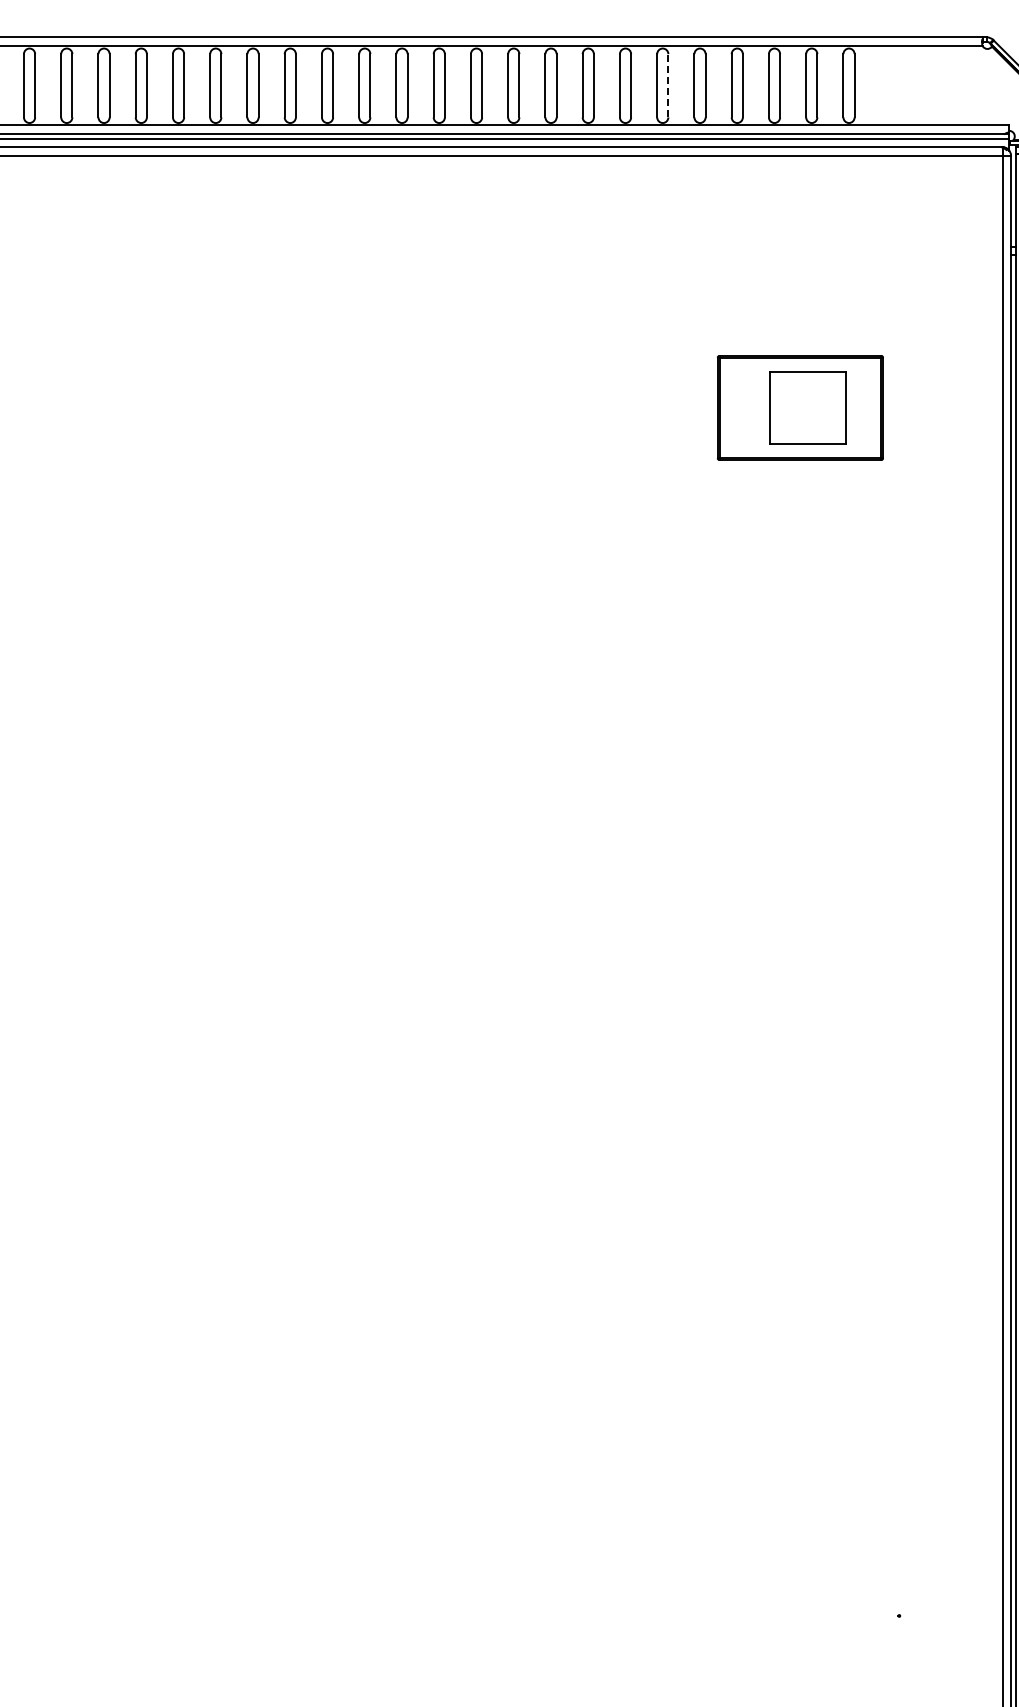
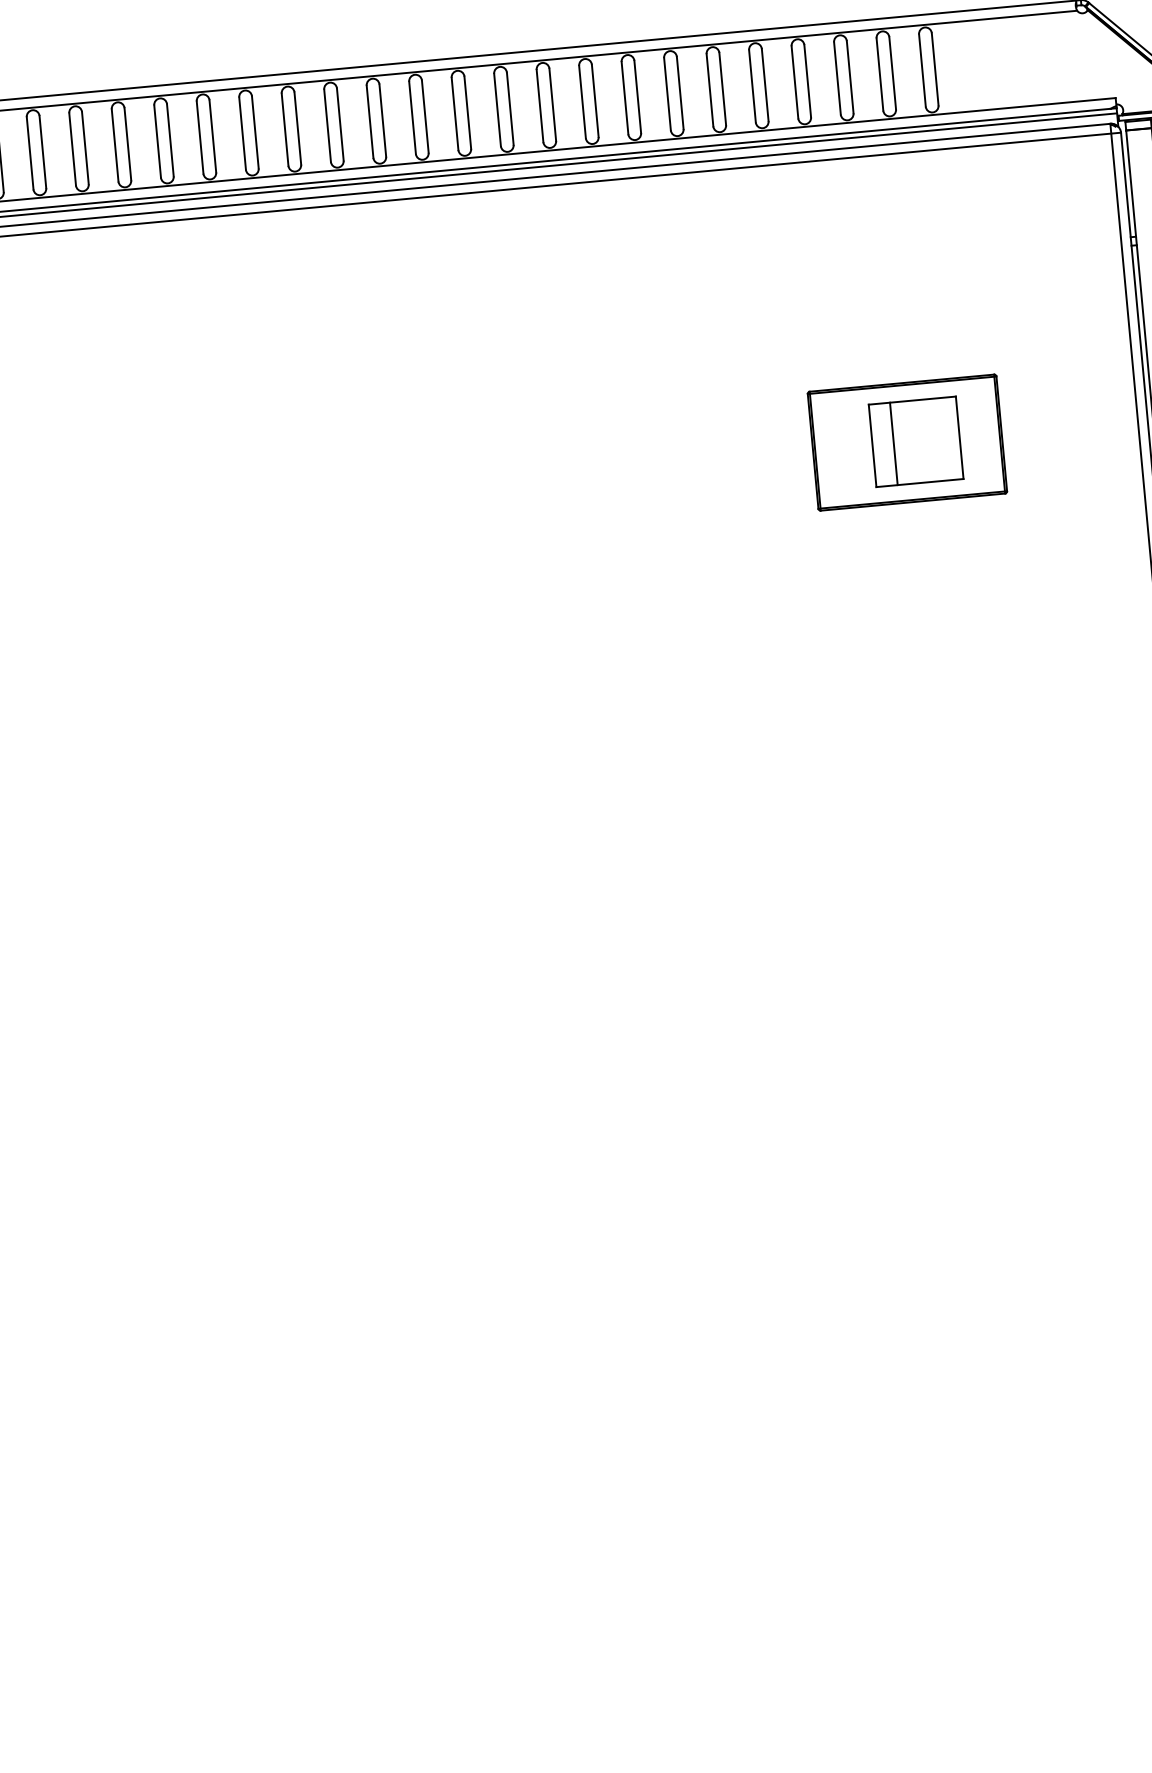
line: (668, 85) -> (722, 88), dashed -> solid
line: (788, 407) -> (893, 443), added

